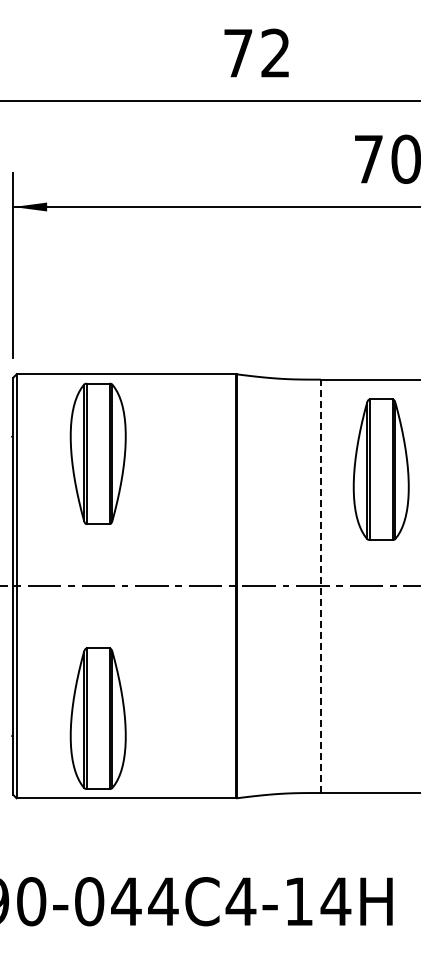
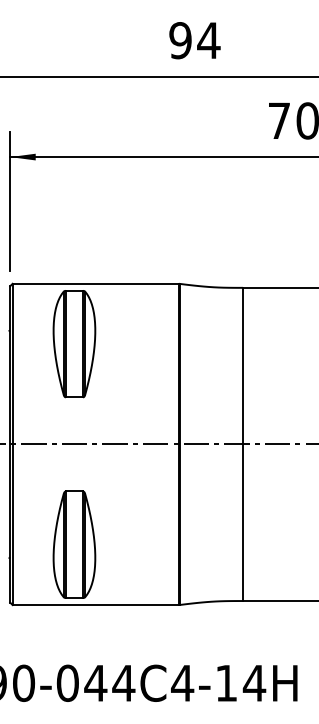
text: (257, 52) -> (195, 40), 72 -> 94
part: (380, 469) -> (288, 355), removed
line: (320, 586) -> (242, 444), dashed -> solid

